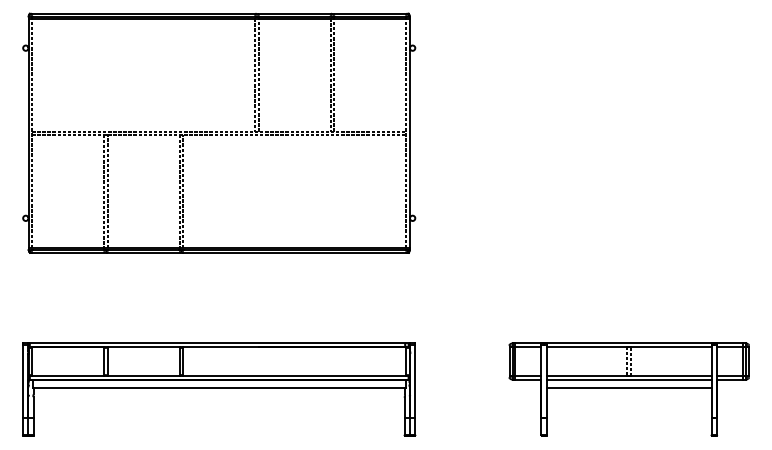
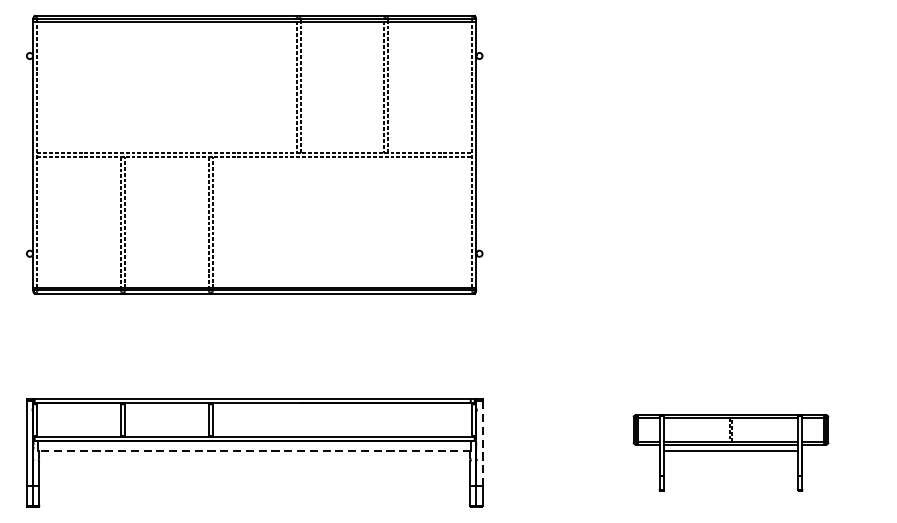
line: (415, 381) -> (482, 443), solid -> dashed
line: (218, 387) -> (253, 450), solid -> dashed
part: (628, 389) -> (730, 452), size x0.7

